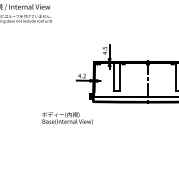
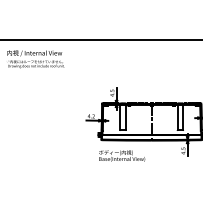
text: (68, 117) -> (122, 155), moved

